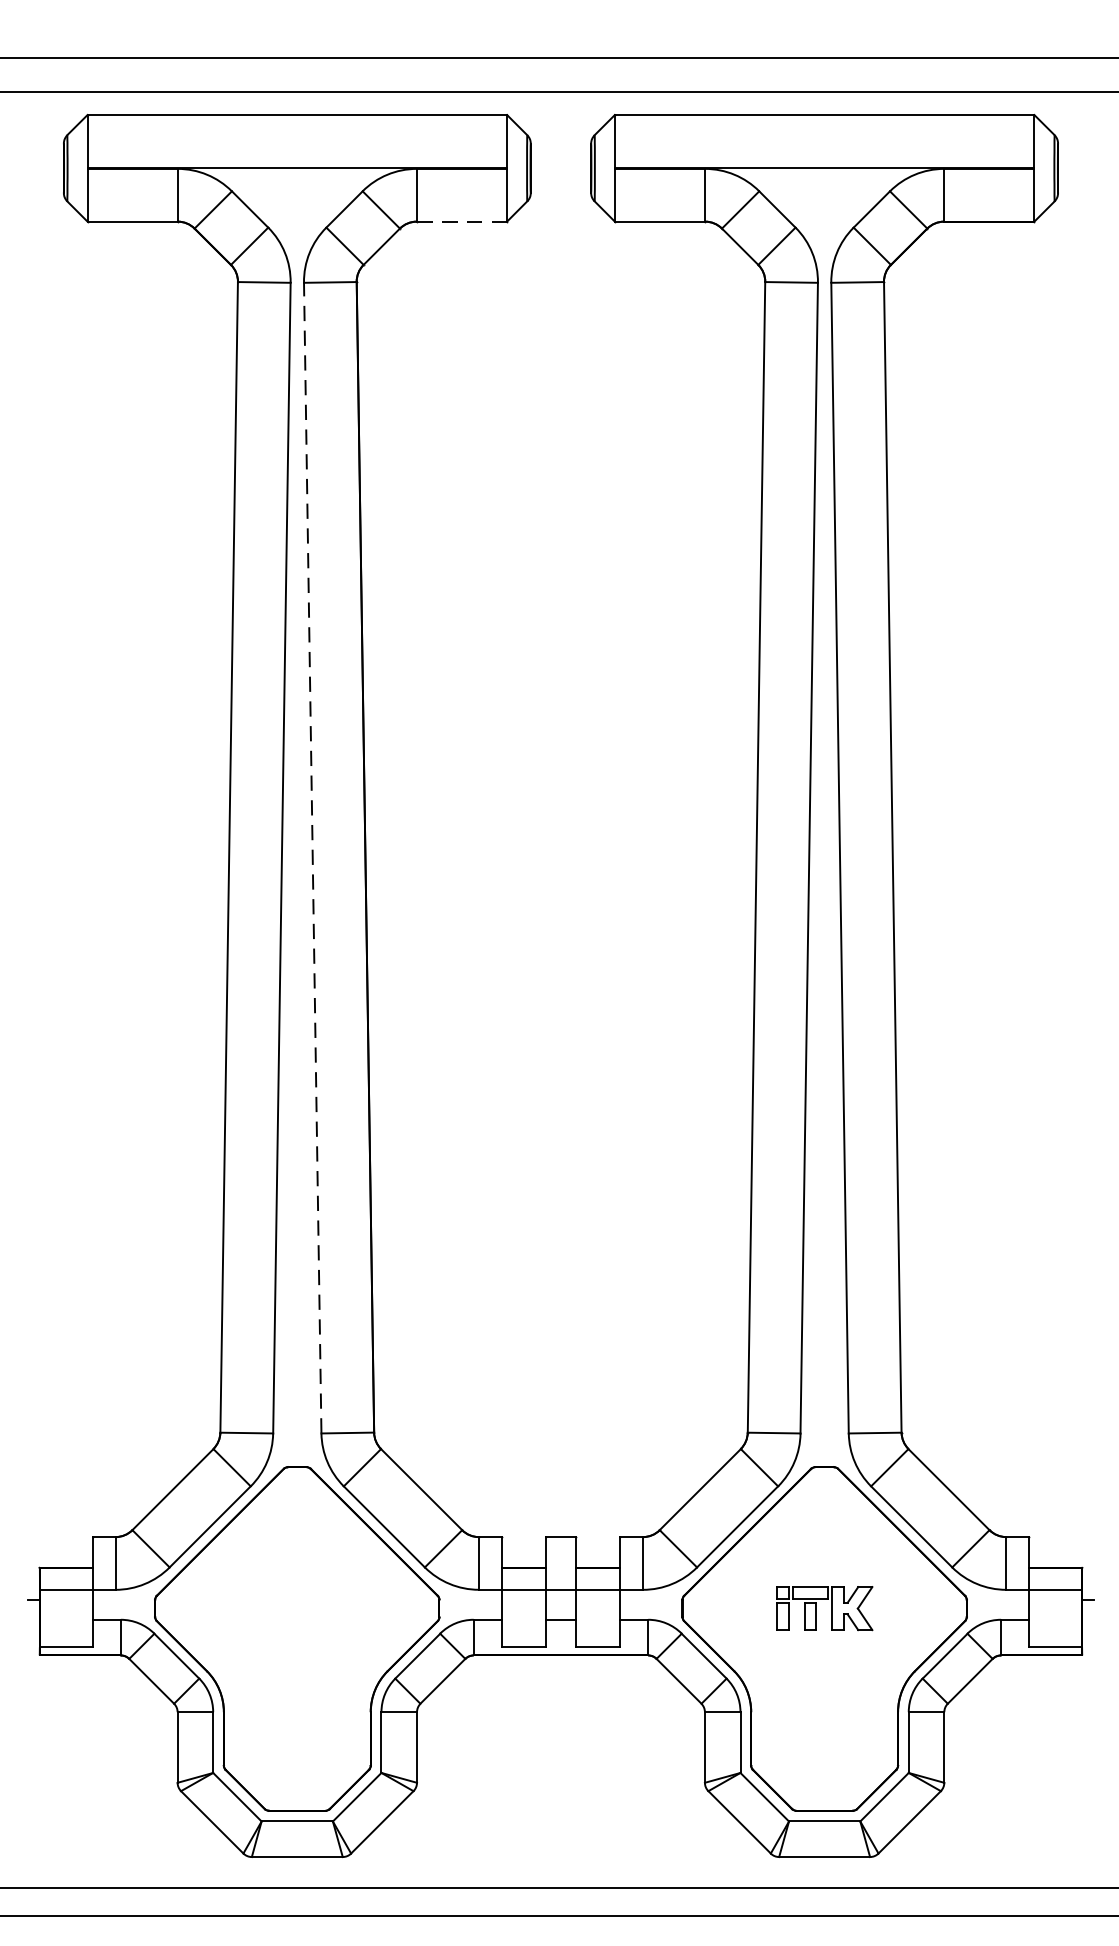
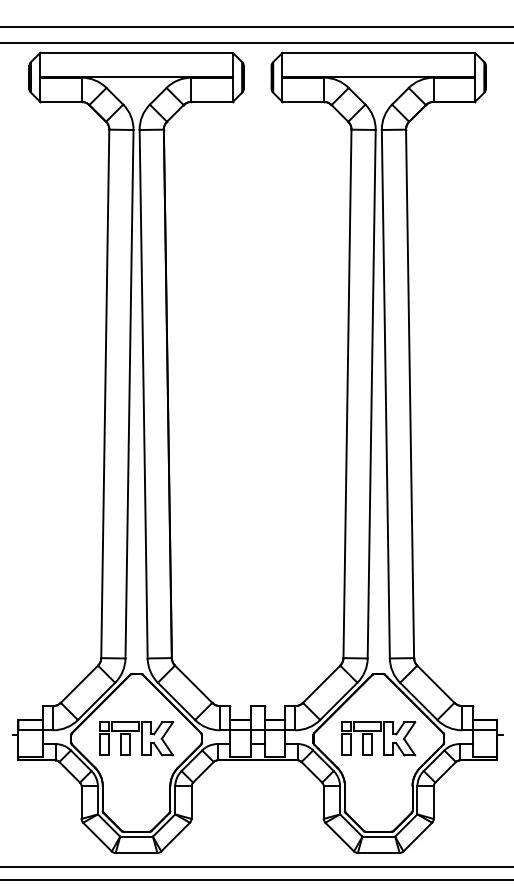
line: (462, 220) -> (212, 101), dashed -> solid
line: (312, 856) -> (143, 393), dashed -> solid
part: (297, 1607) -> (136, 738), added
part: (824, 1607) -> (378, 738), size x1.67

